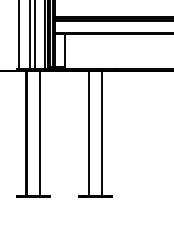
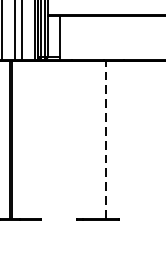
line: (40, 132) -> (28, 139), removed
line: (88, 132) -> (89, 139), removed
line: (101, 133) -> (105, 140), solid -> dashed

